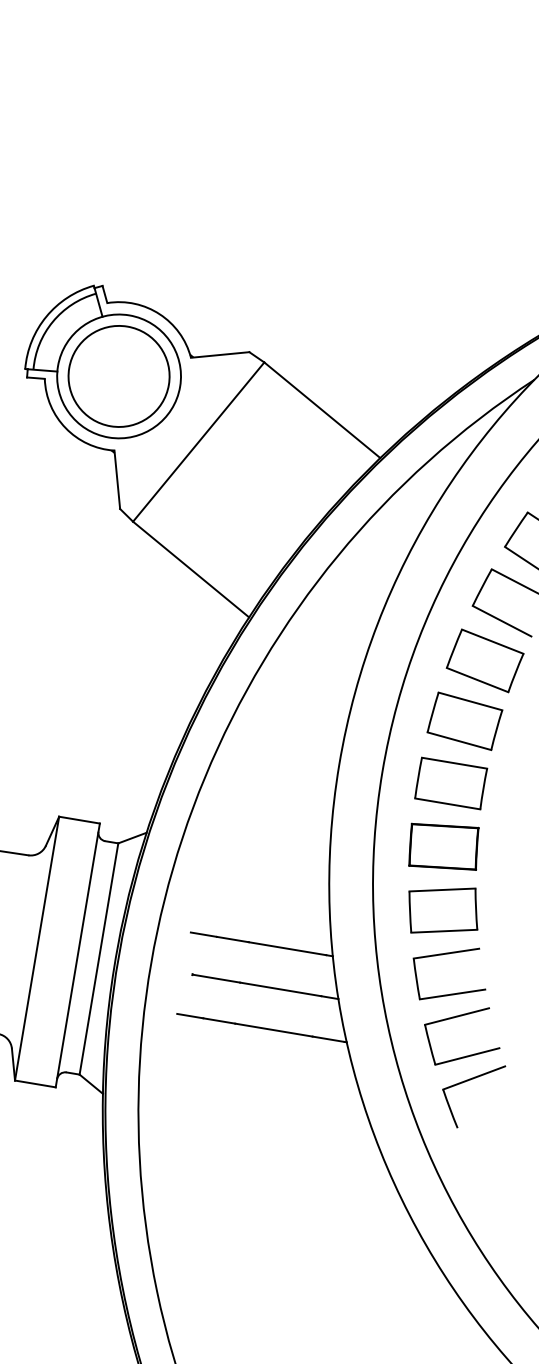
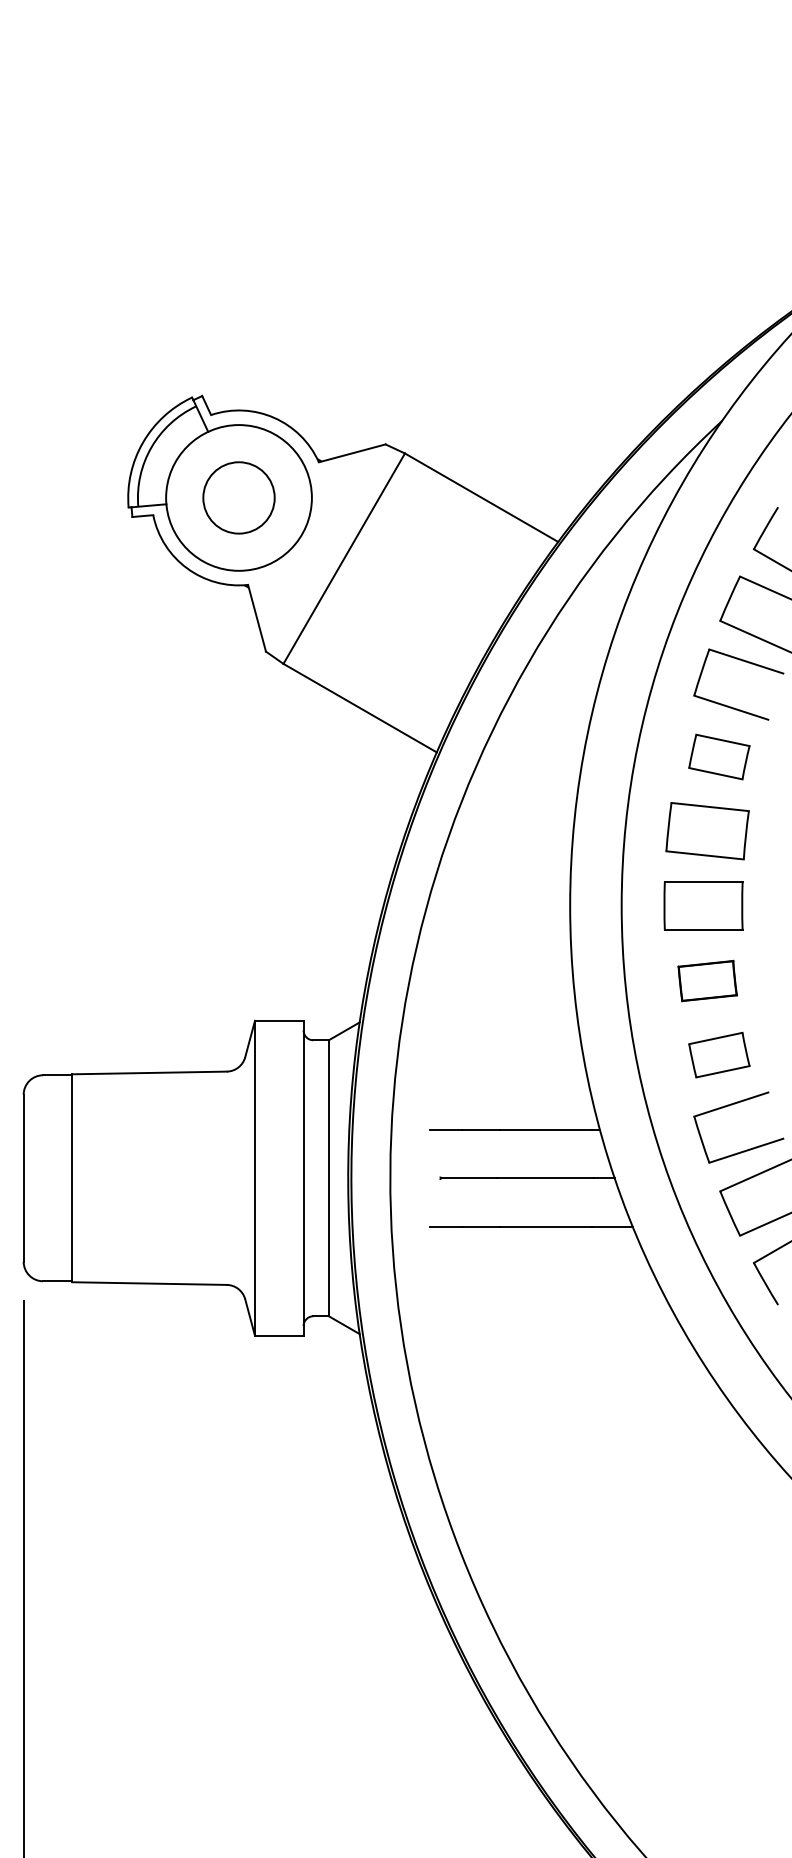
circle: (118, 376) -> (238, 497), size x0.6
part: (485, 660) -> (719, 756), size x0.7
part: (443, 846) -> (707, 980), size x0.7
part: (443, 910) -> (719, 1054), size x0.7

